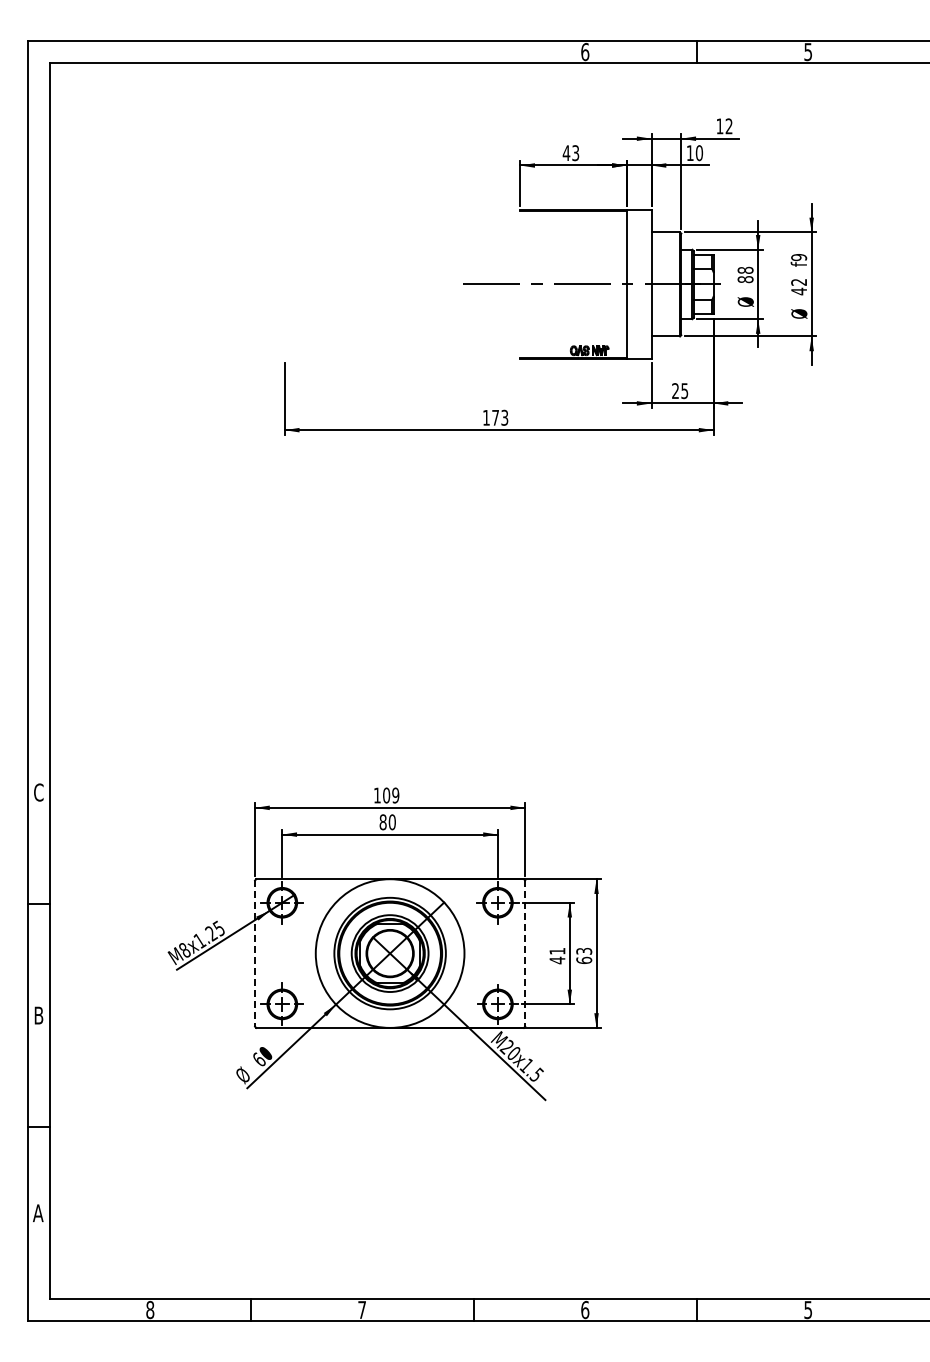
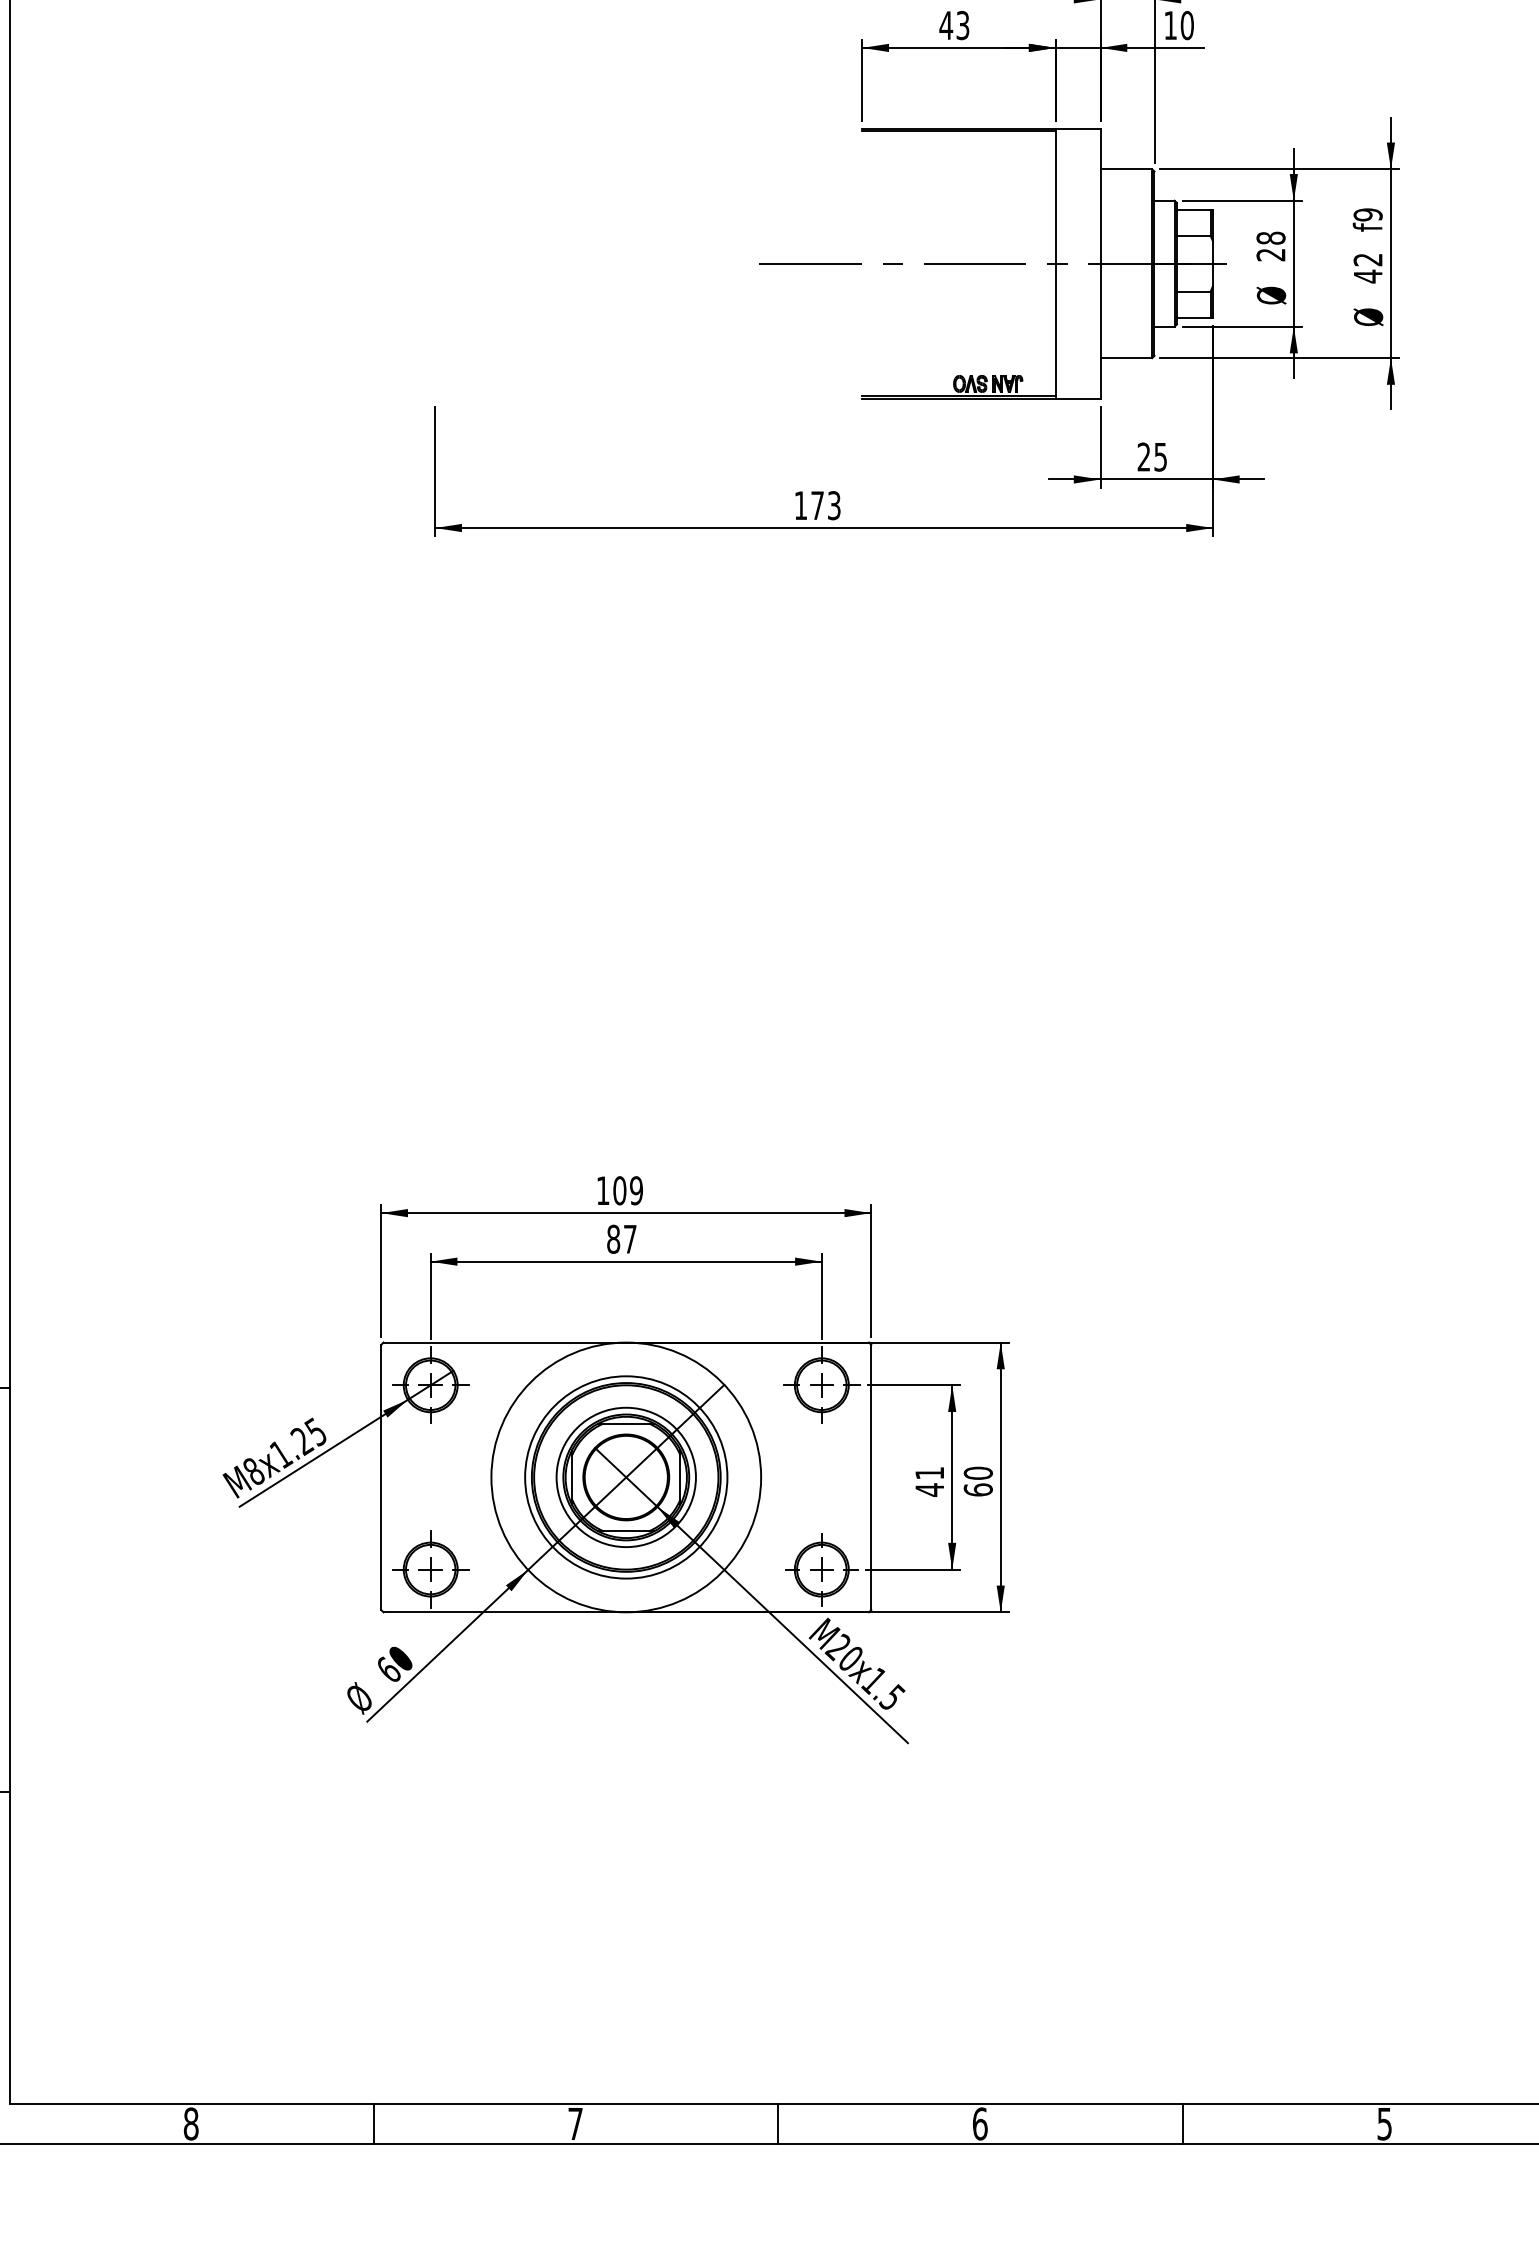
text: (745, 279) -> (1270, 254), 88 -> 28
text: (391, 822) -> (628, 1239), 80 -> 87
text: (584, 950) -> (978, 1471), 63 -> 60
line: (255, 954) -> (382, 1479), dashed -> solid
line: (525, 954) -> (871, 1479), dashed -> solid

